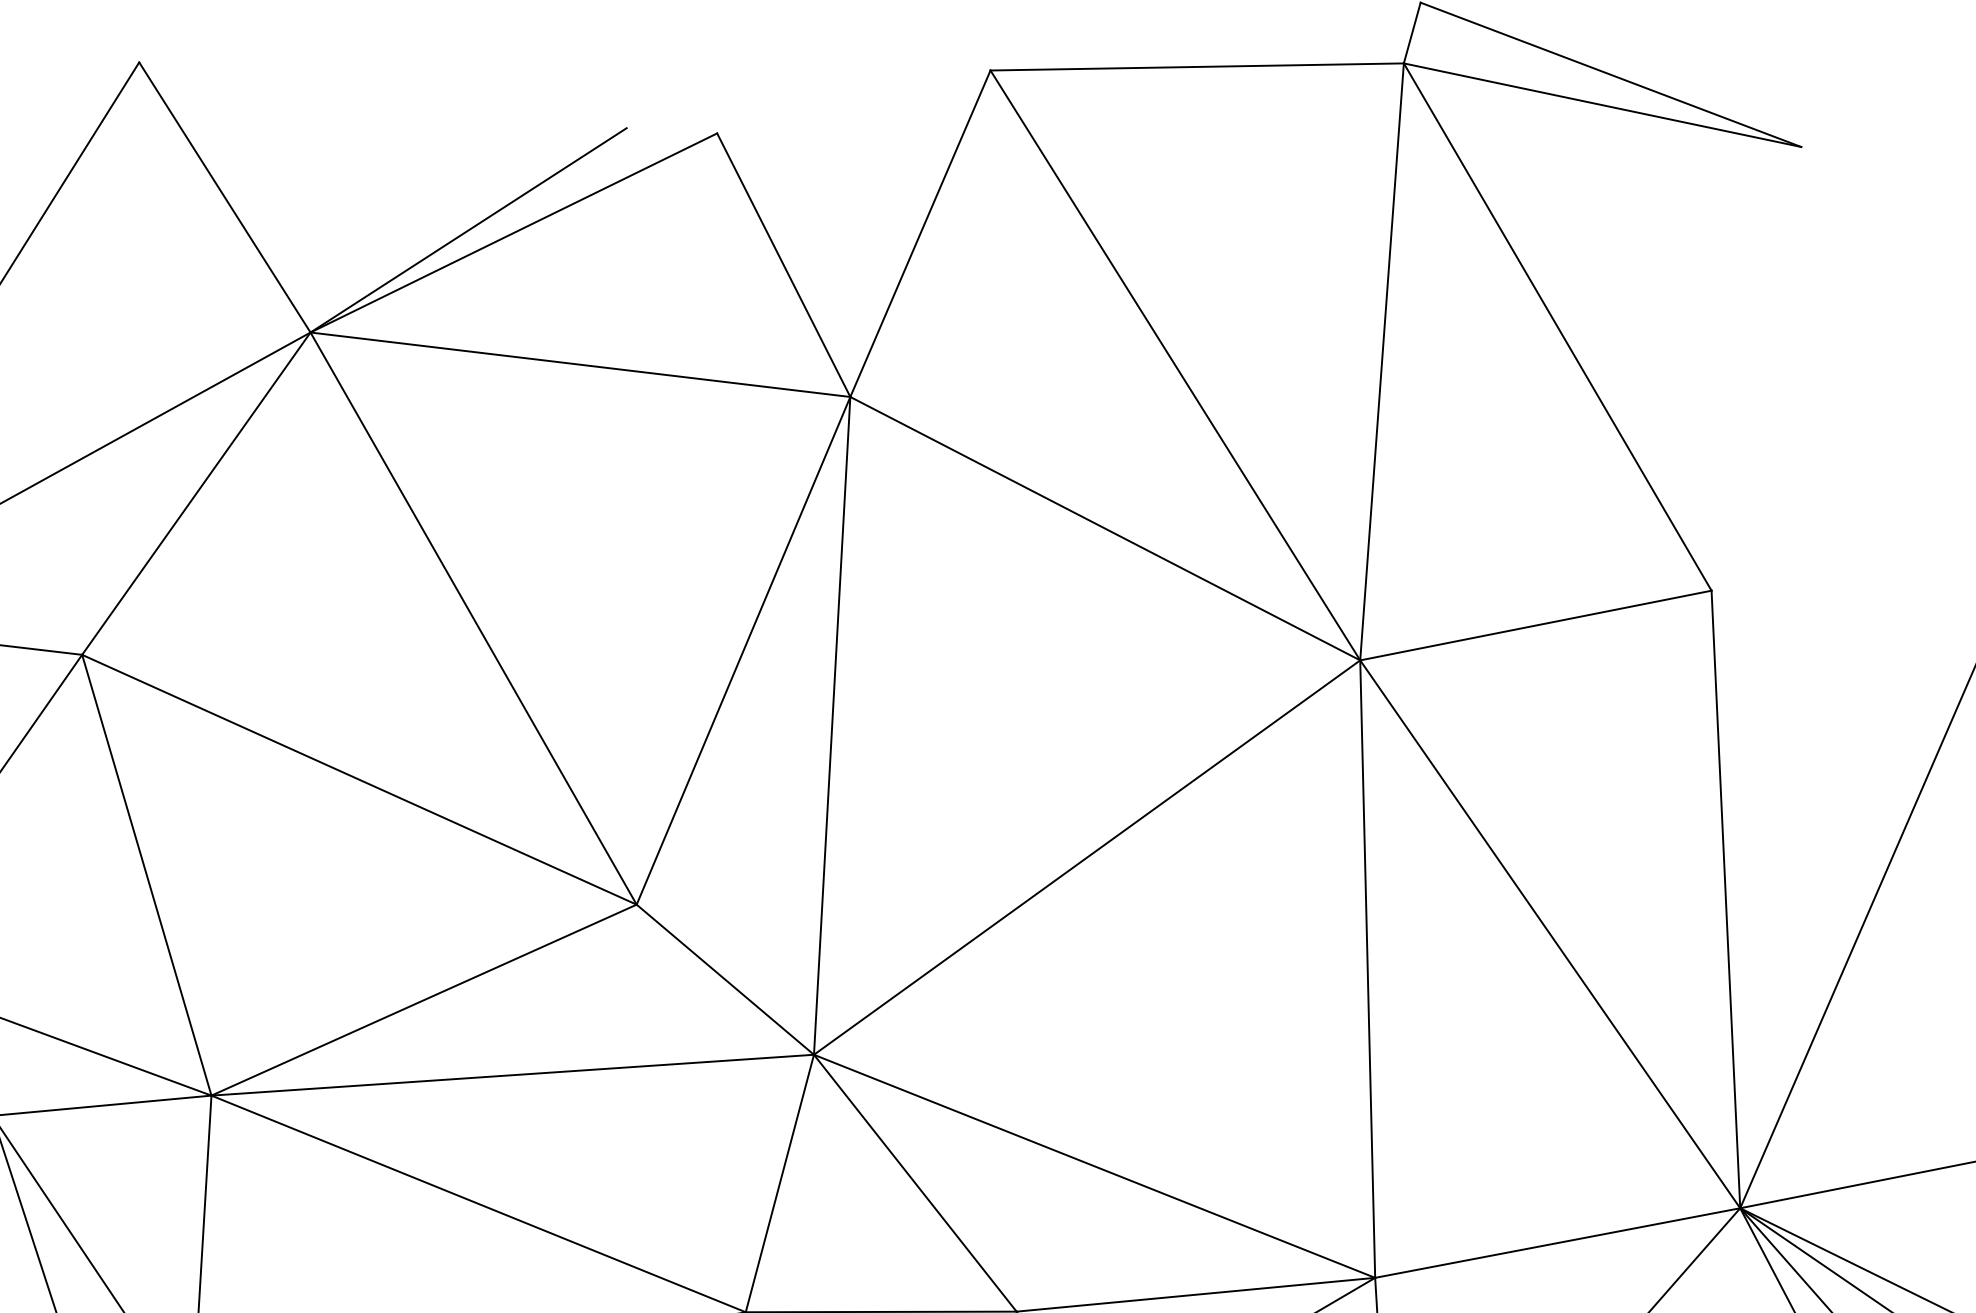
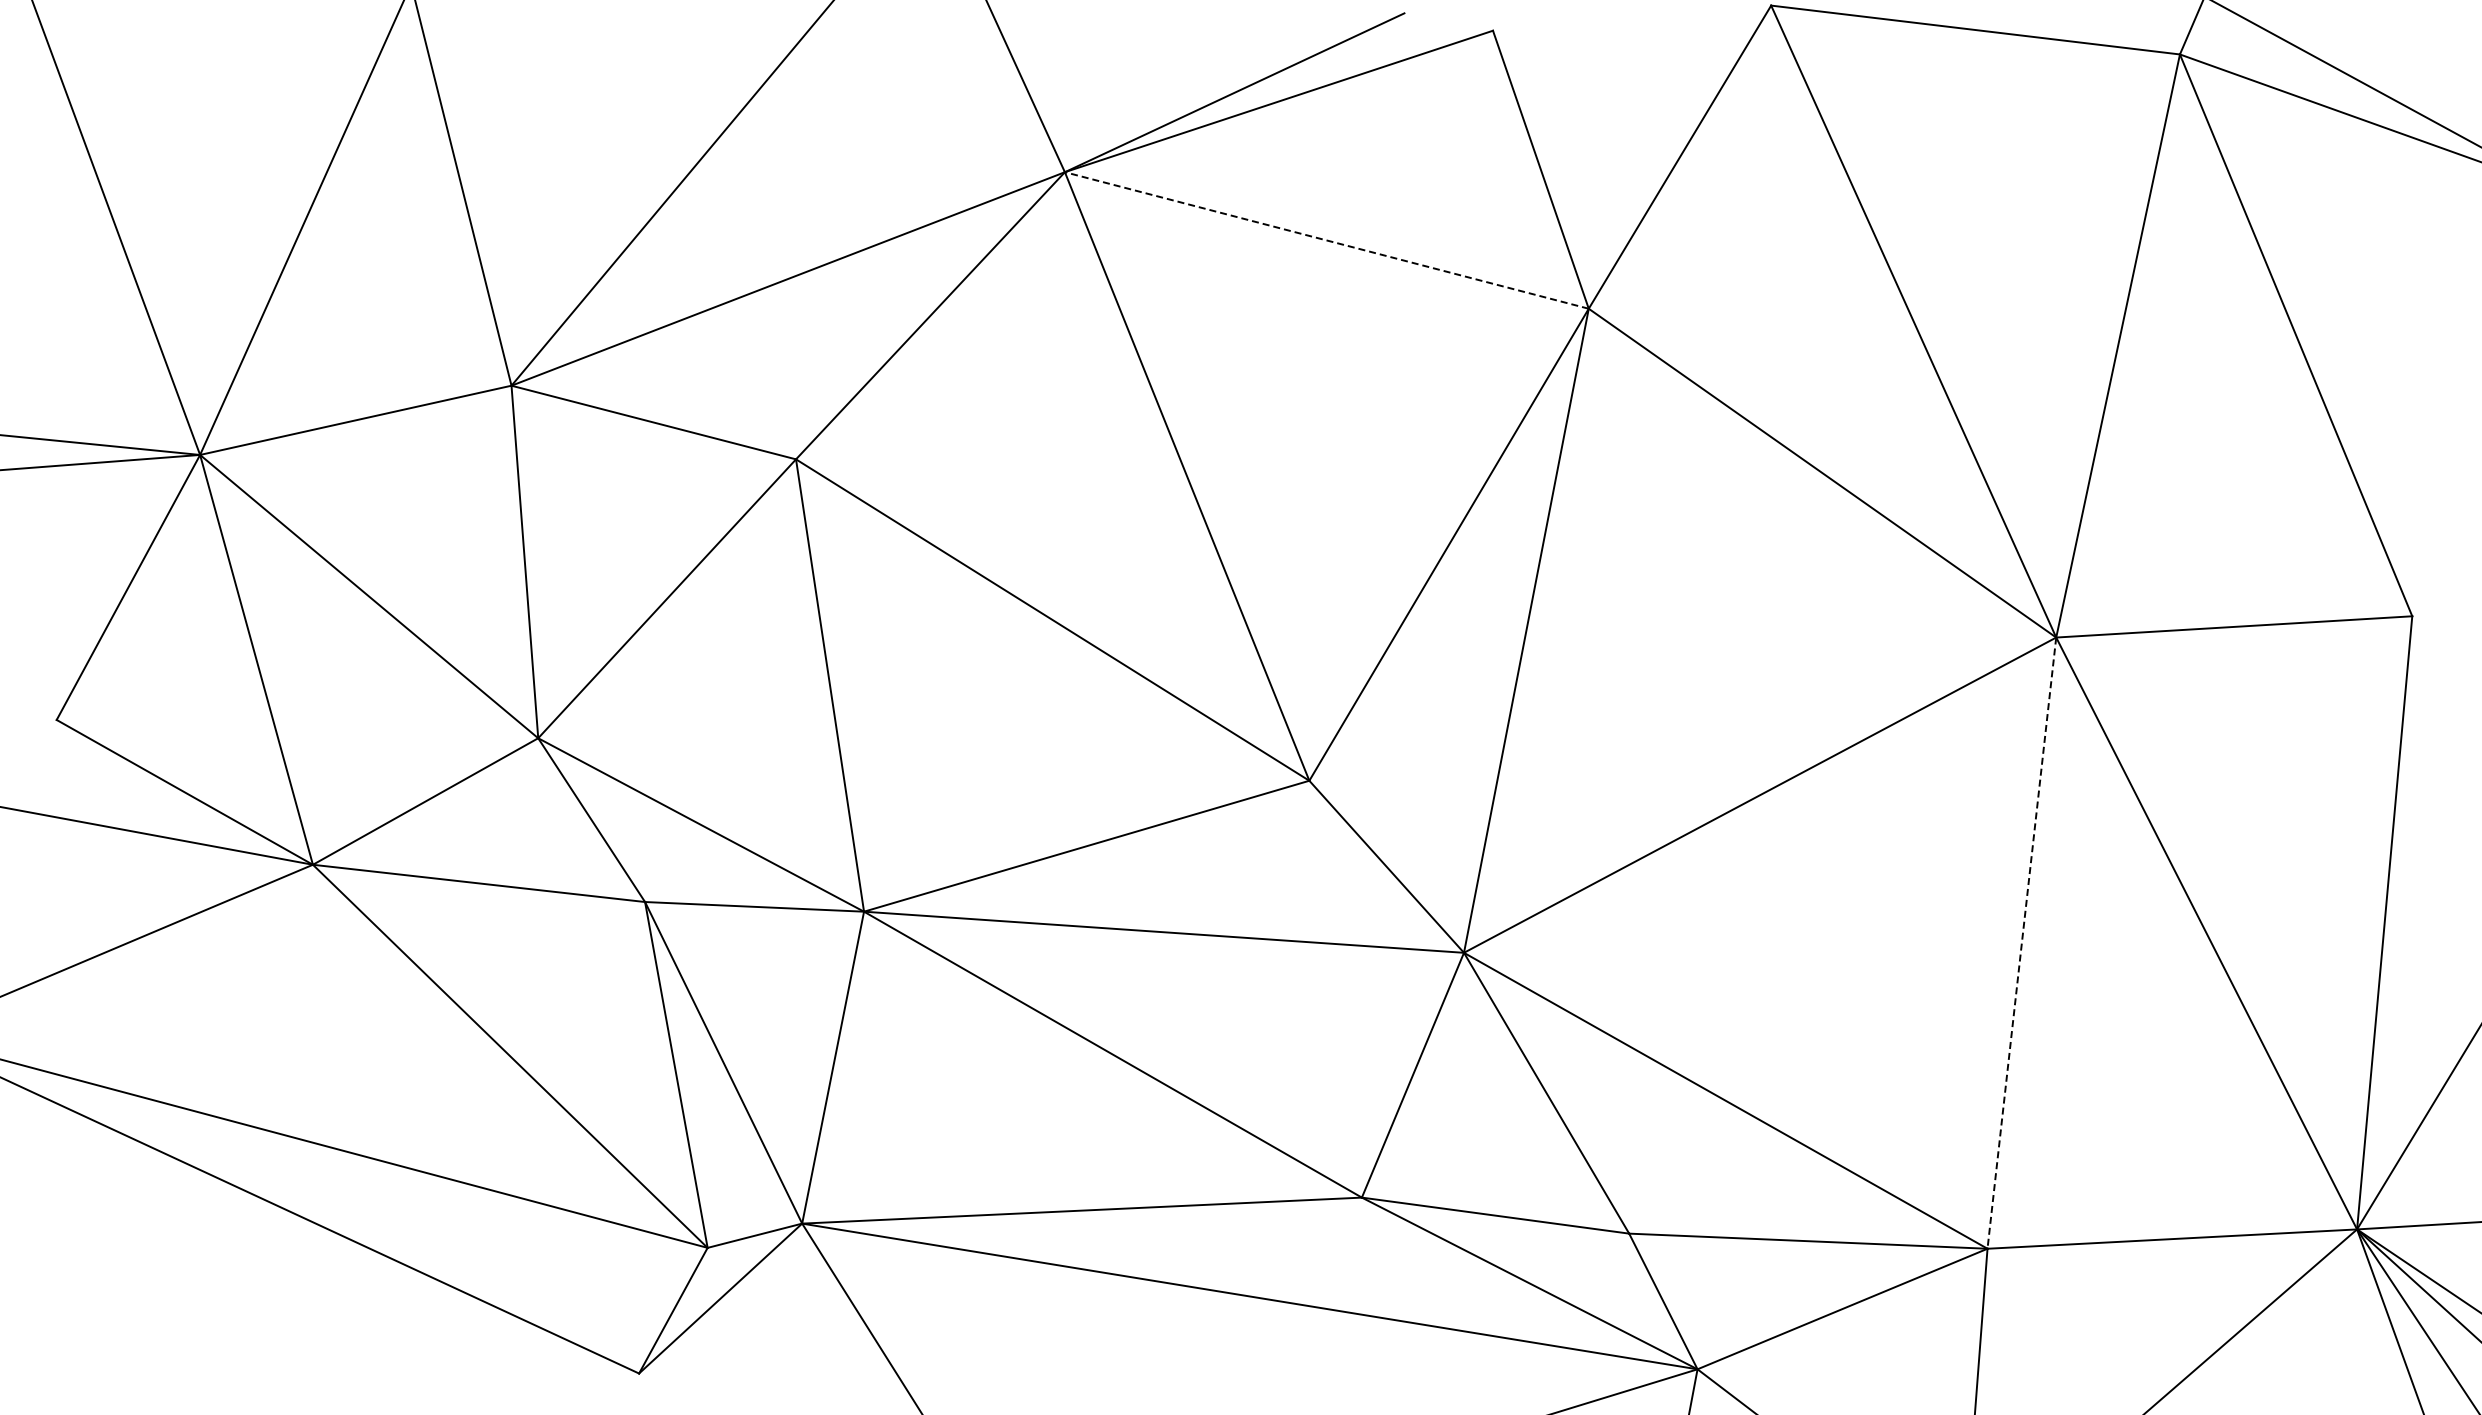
line: (580, 364) -> (1326, 240), solid -> dashed
line: (1367, 969) -> (2021, 943), solid -> dashed

